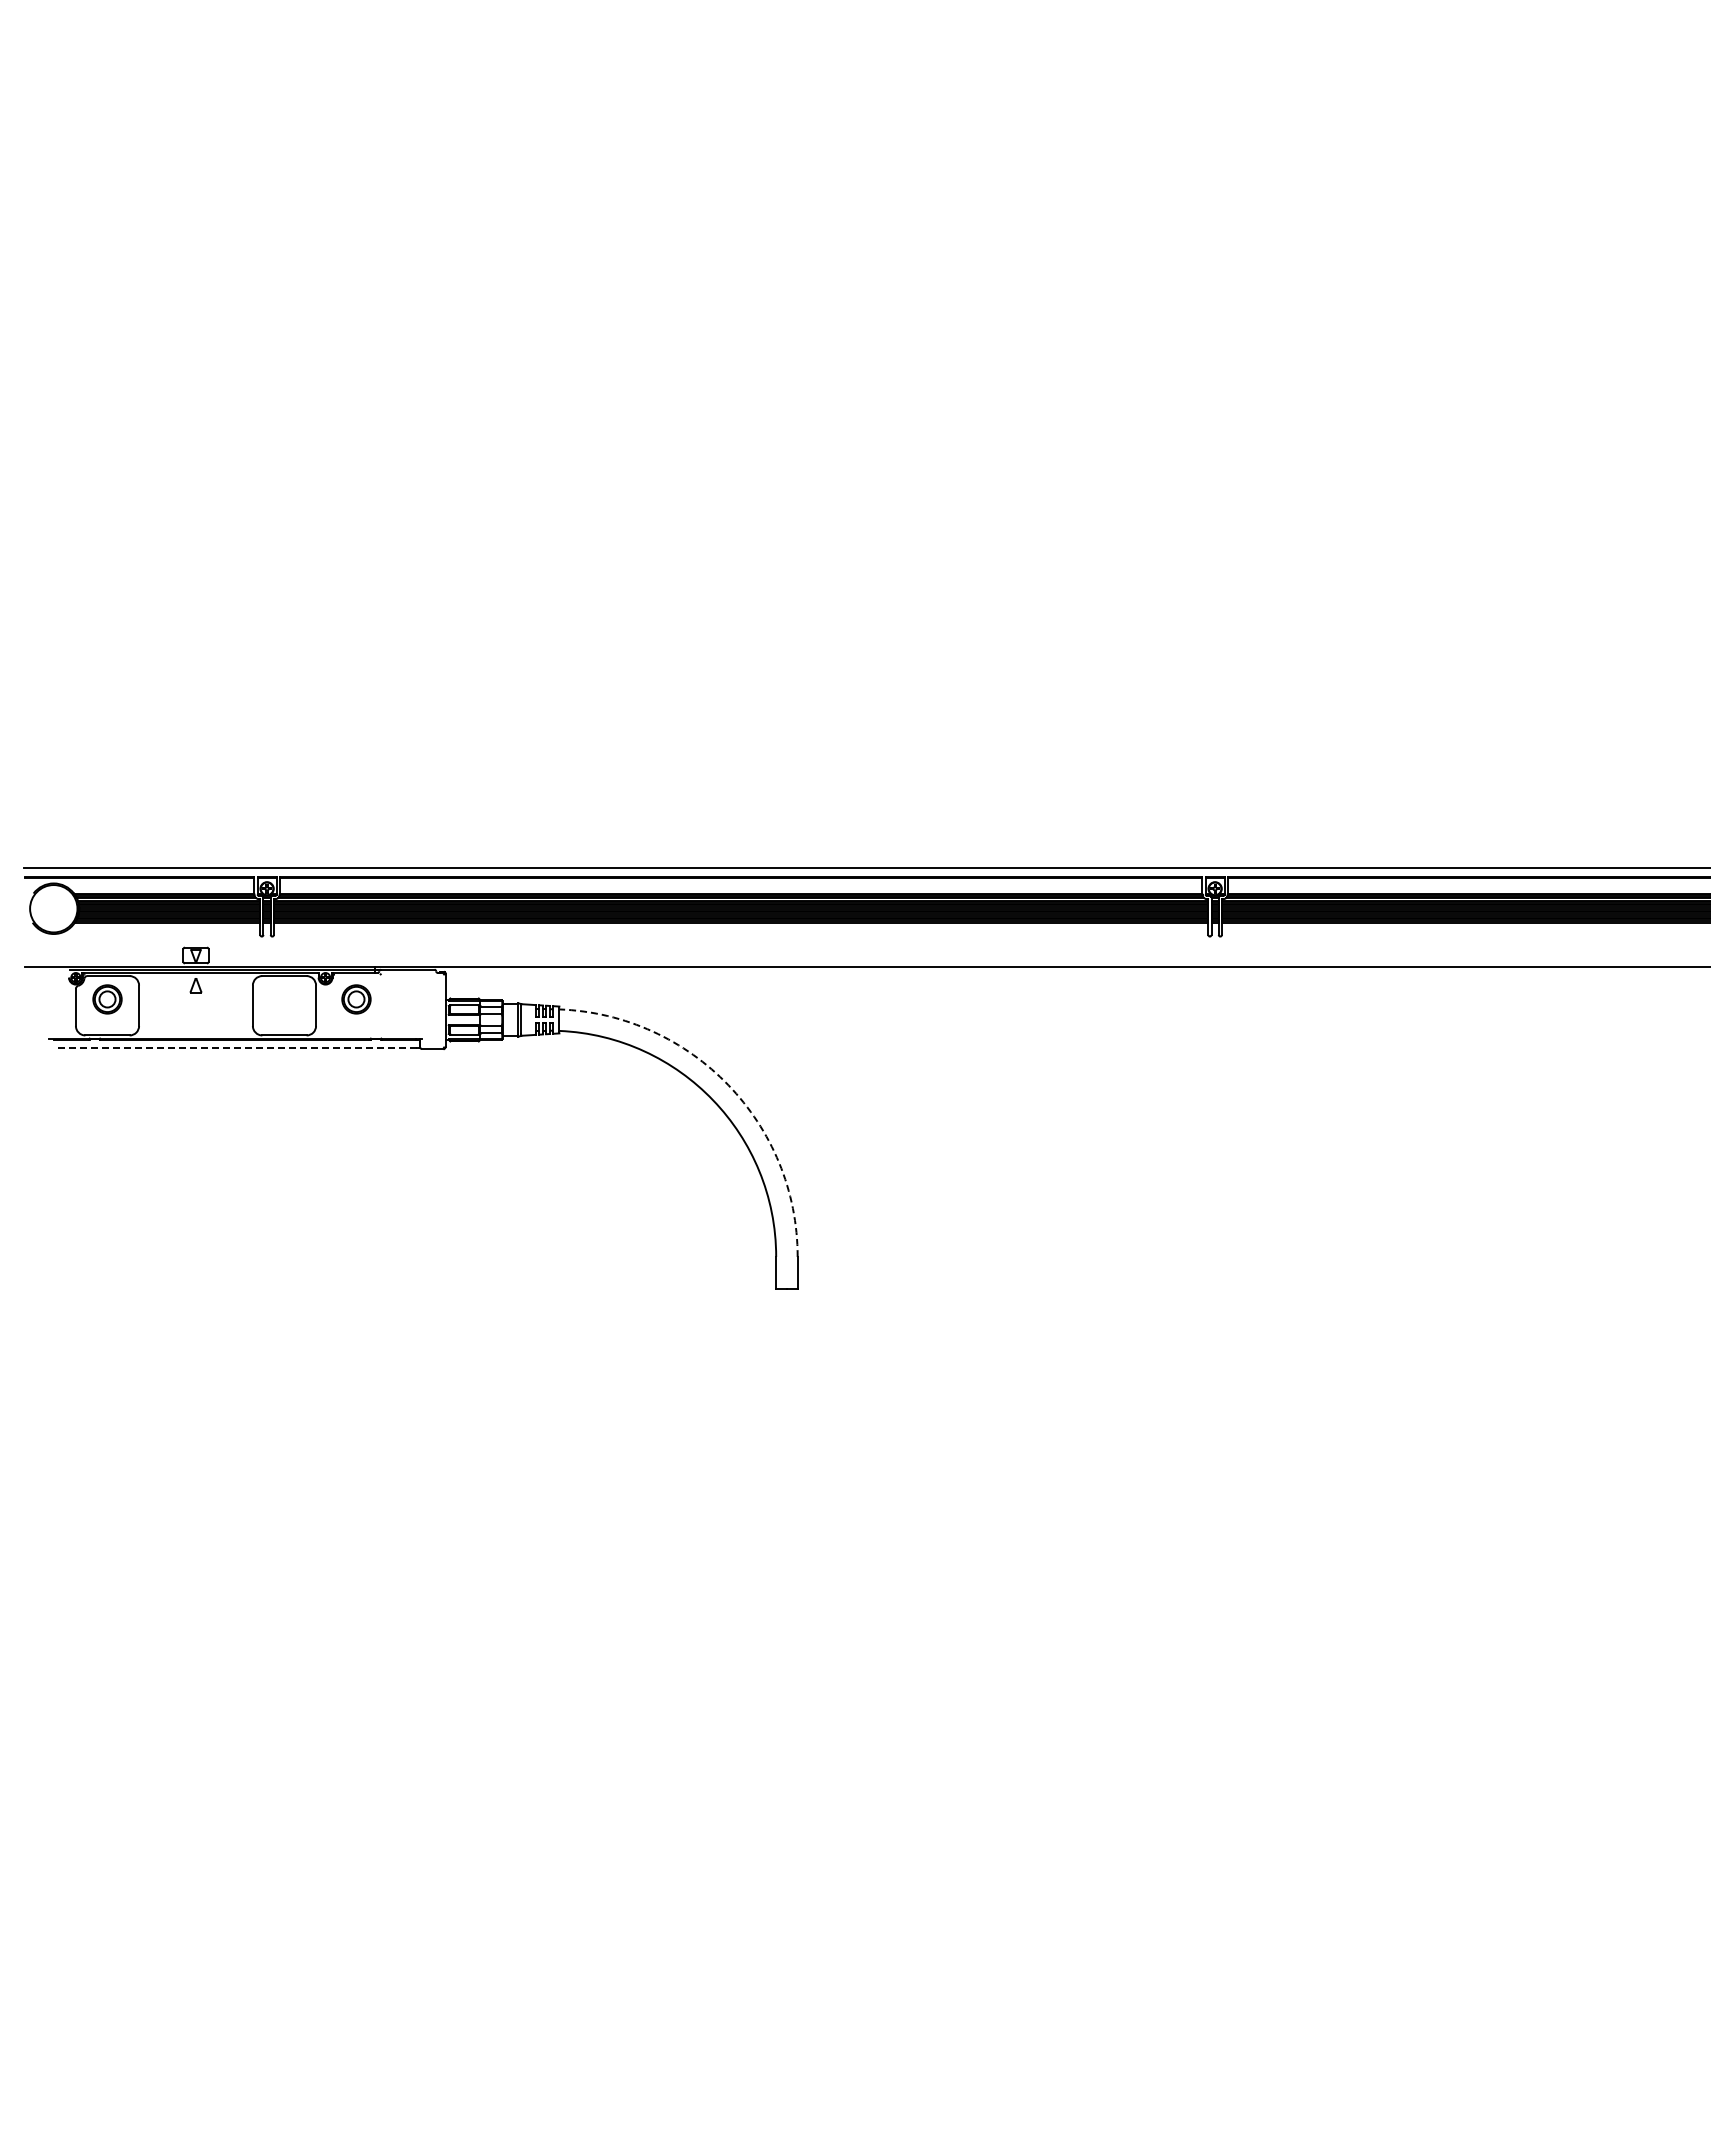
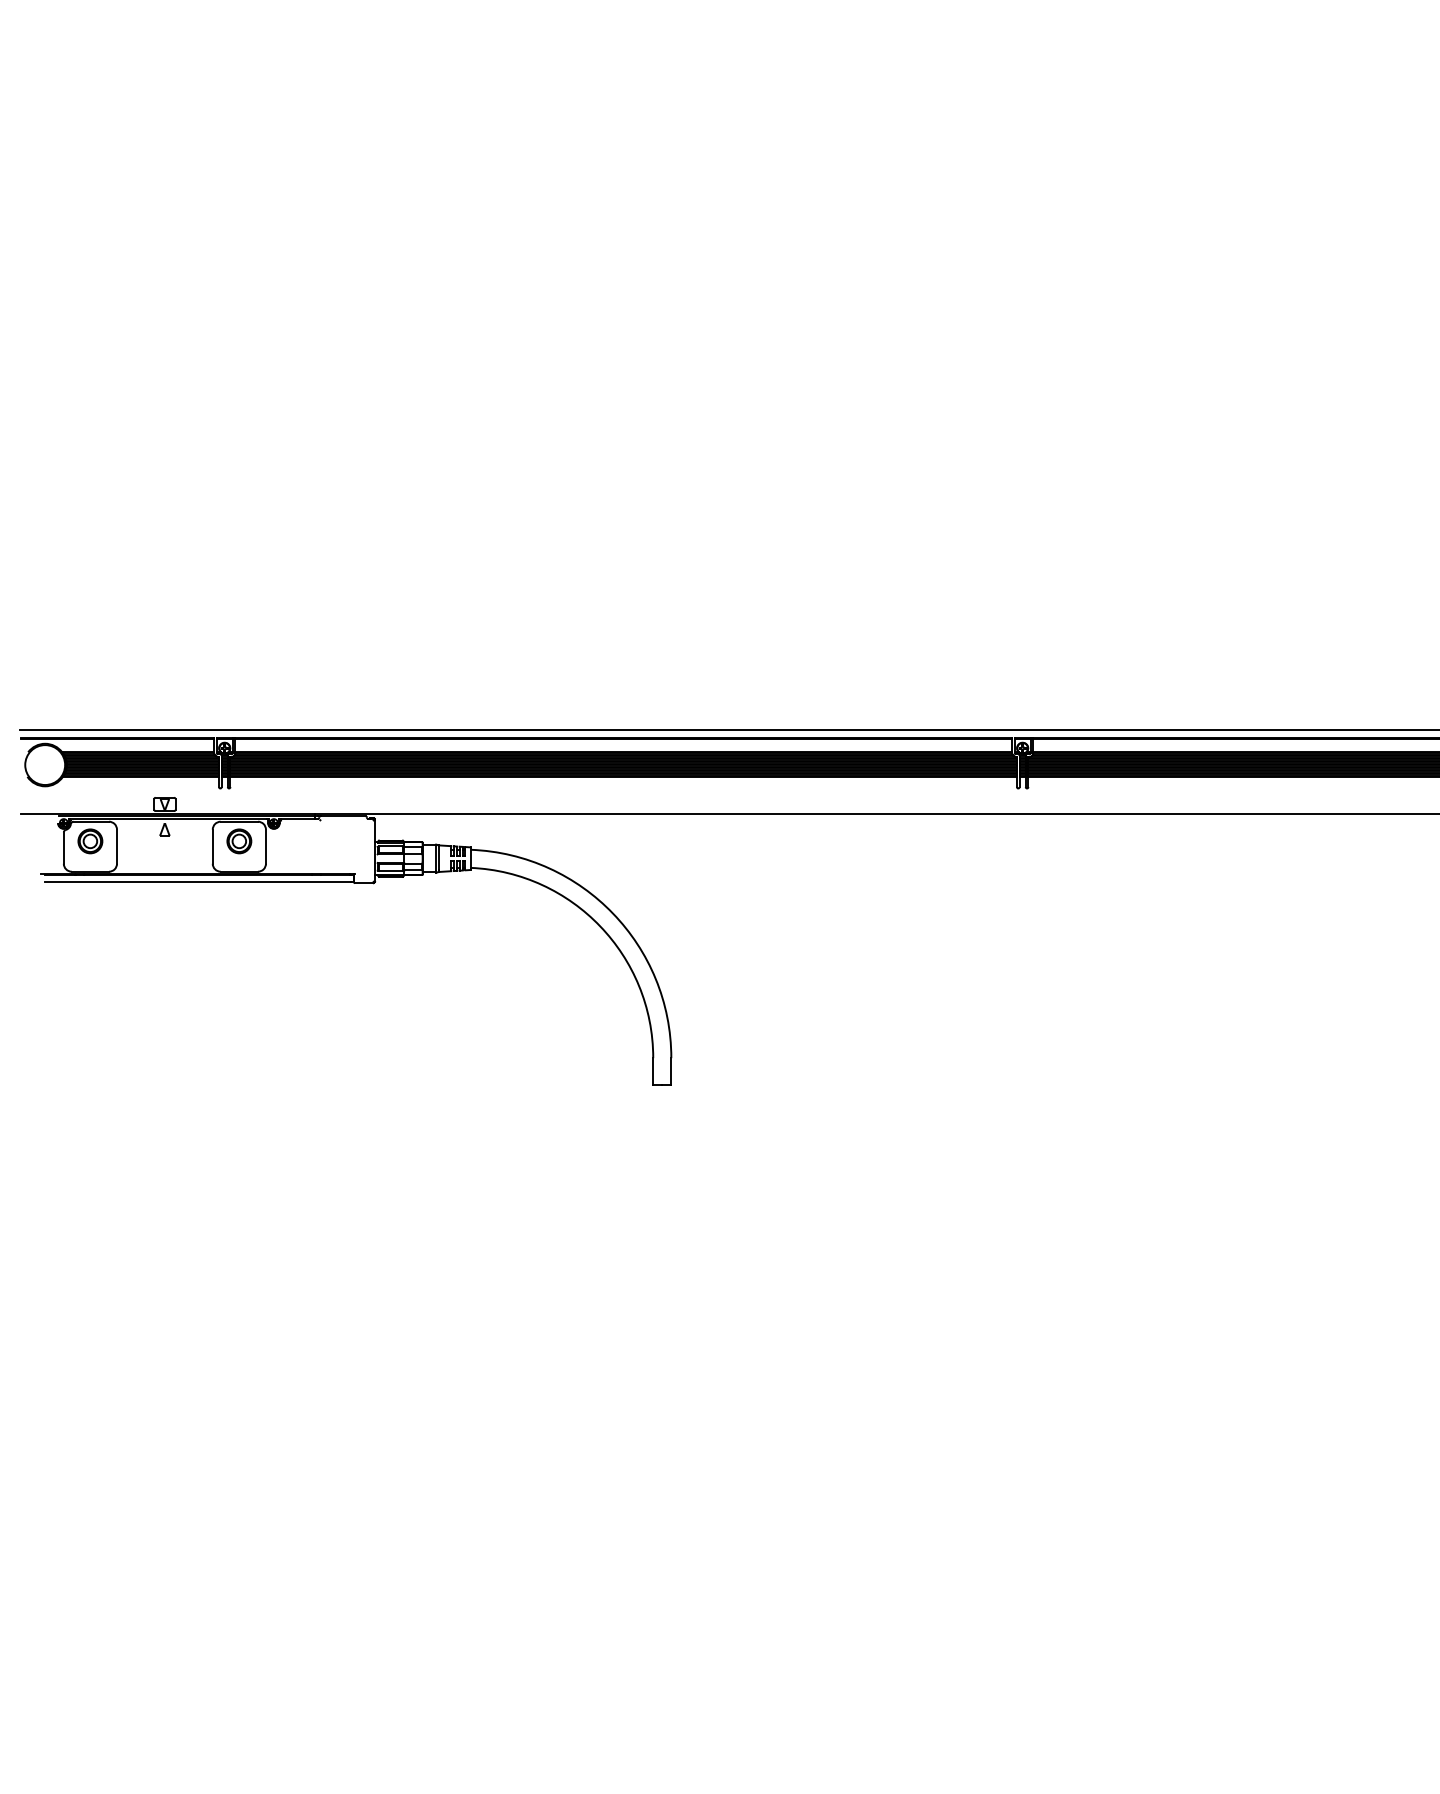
part: (356, 999) -> (239, 841), moved
line: (235, 1047) -> (198, 881), dashed -> solid
arc: (728, 1085) -> (613, 913), dashed -> solid

